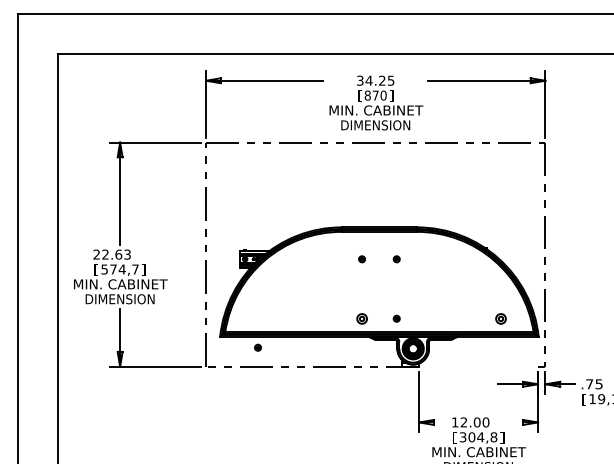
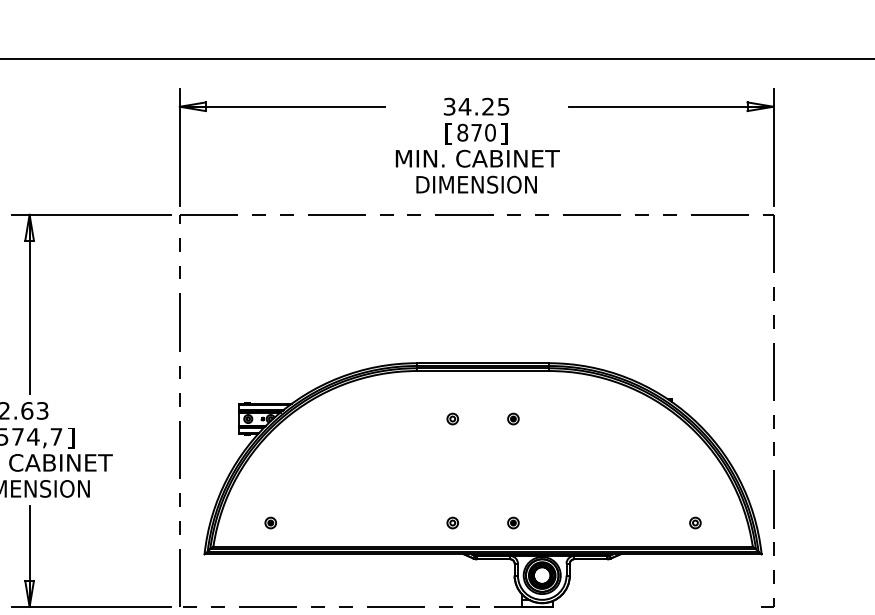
part: (361, 318) -> (451, 522), size x0.62
part: (500, 318) -> (694, 522), size x0.62
part: (257, 347) -> (269, 522), moved

